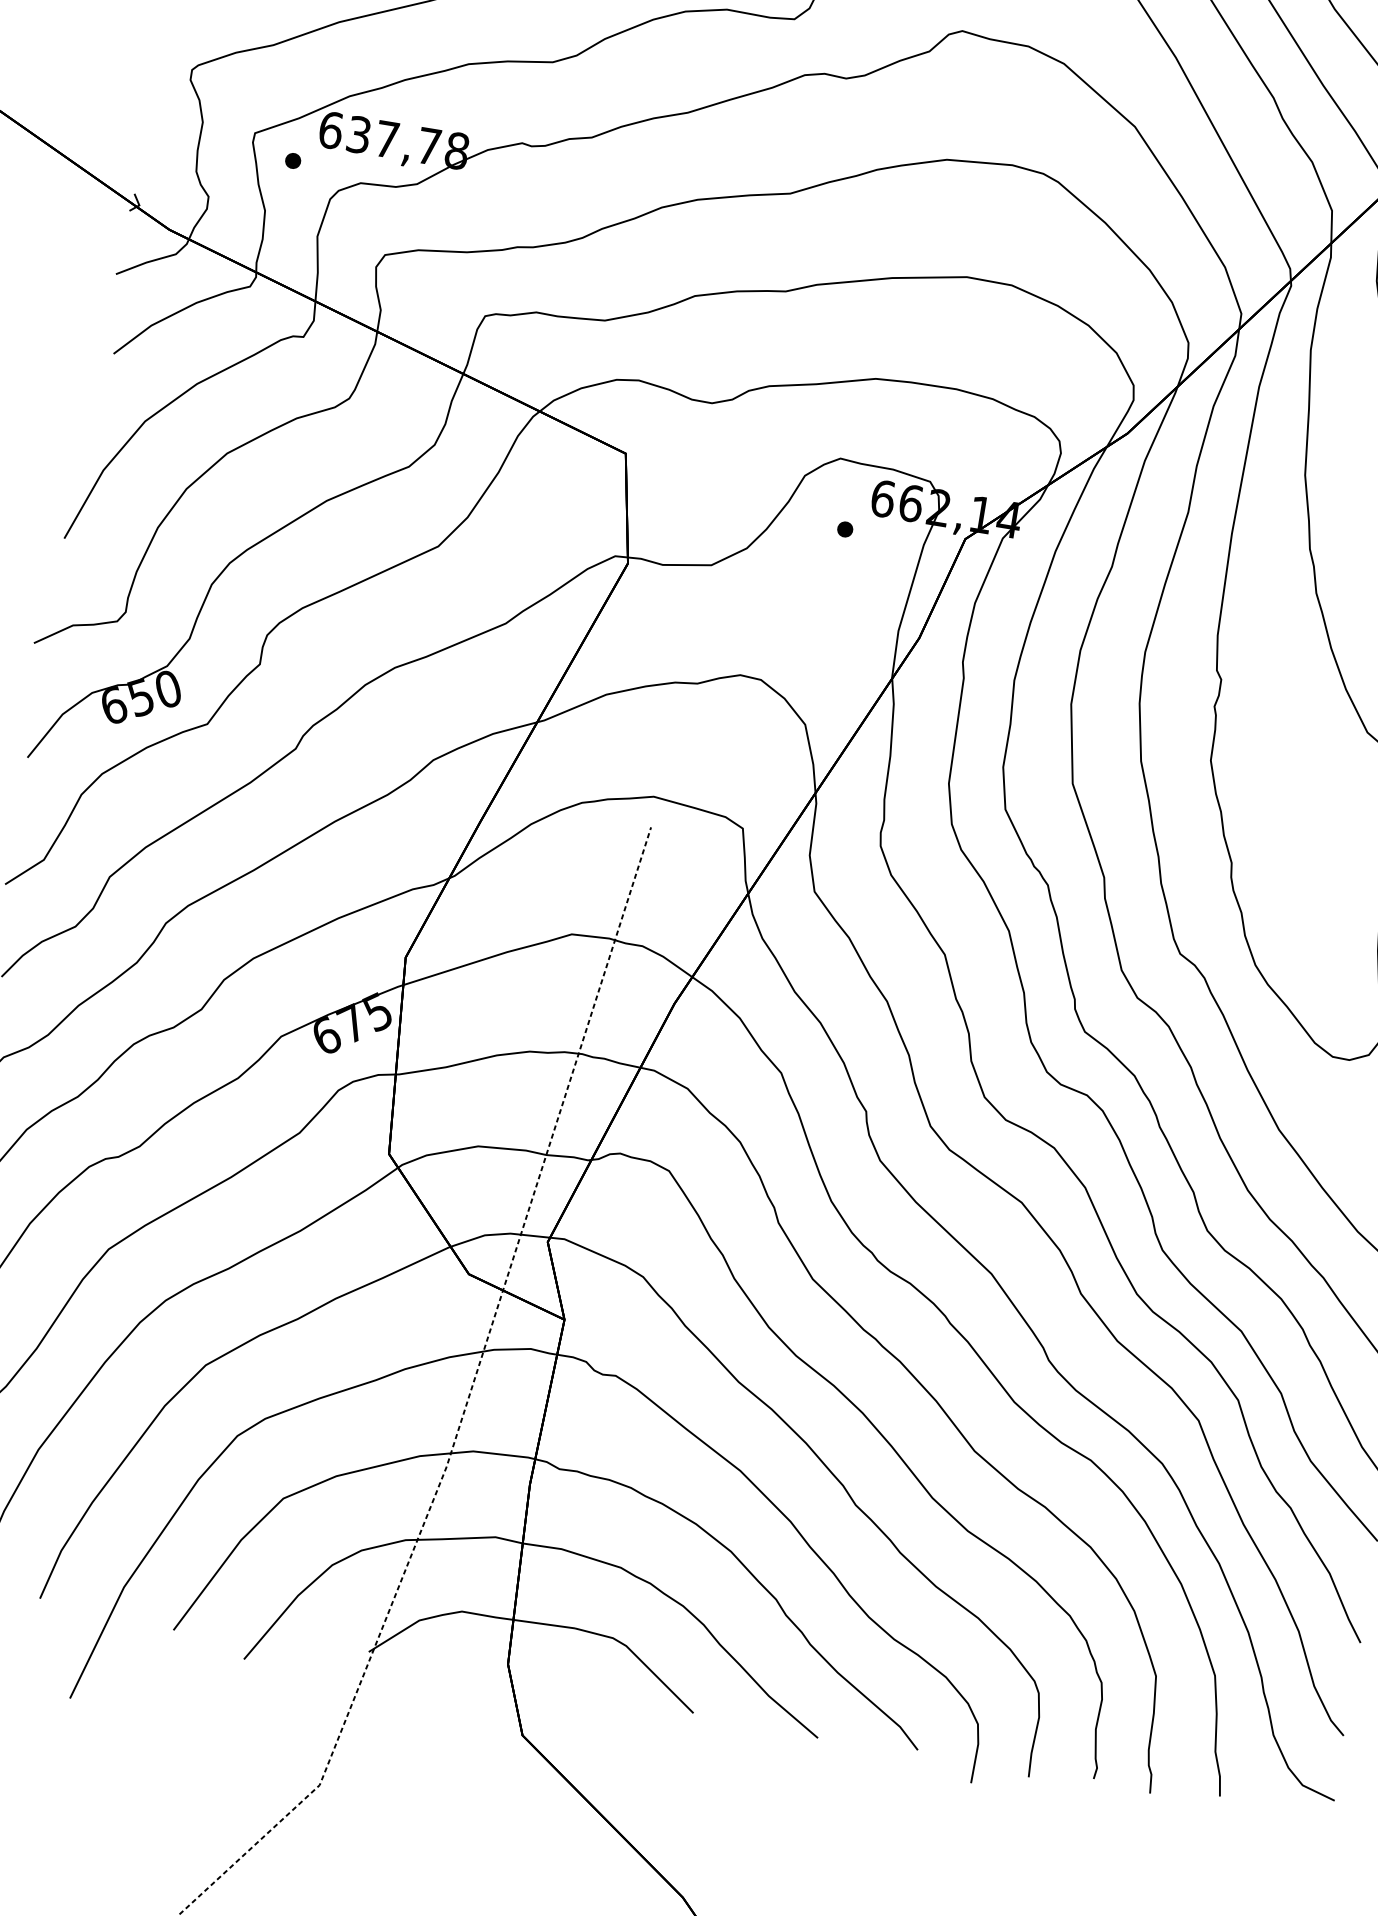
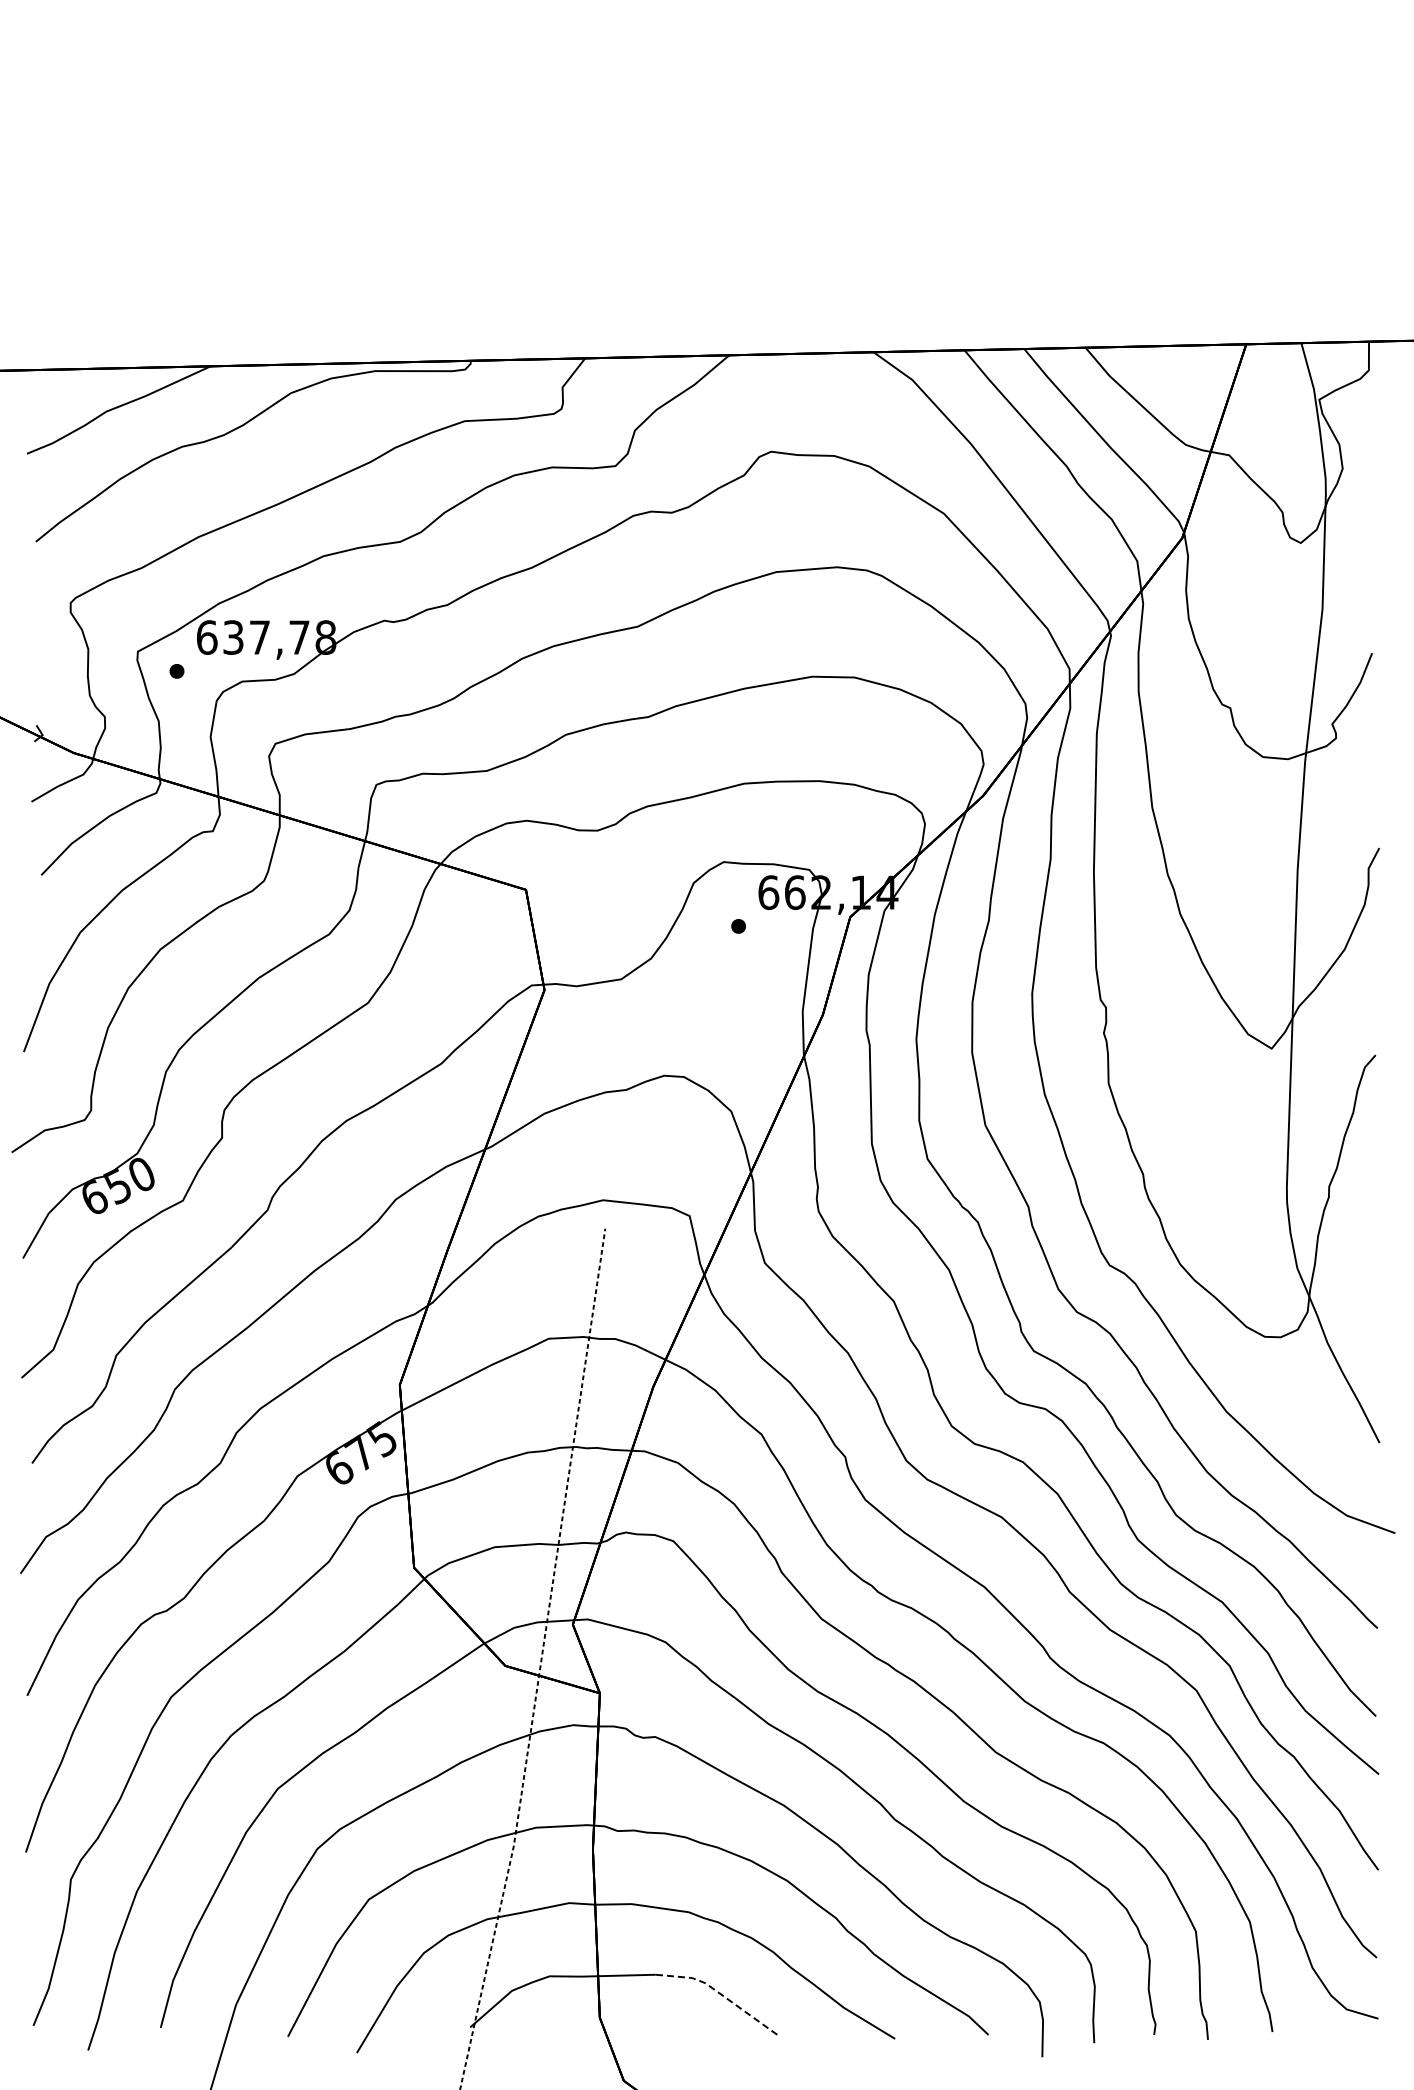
line: (639, 1659) -> (719, 1993), solid -> dashed

